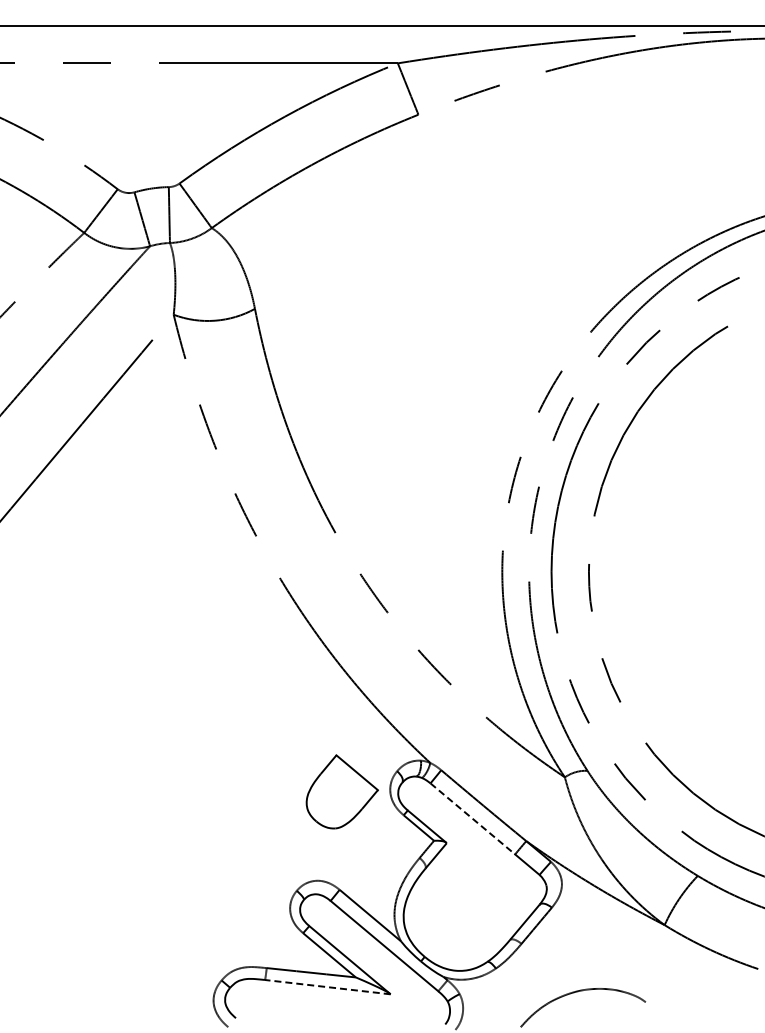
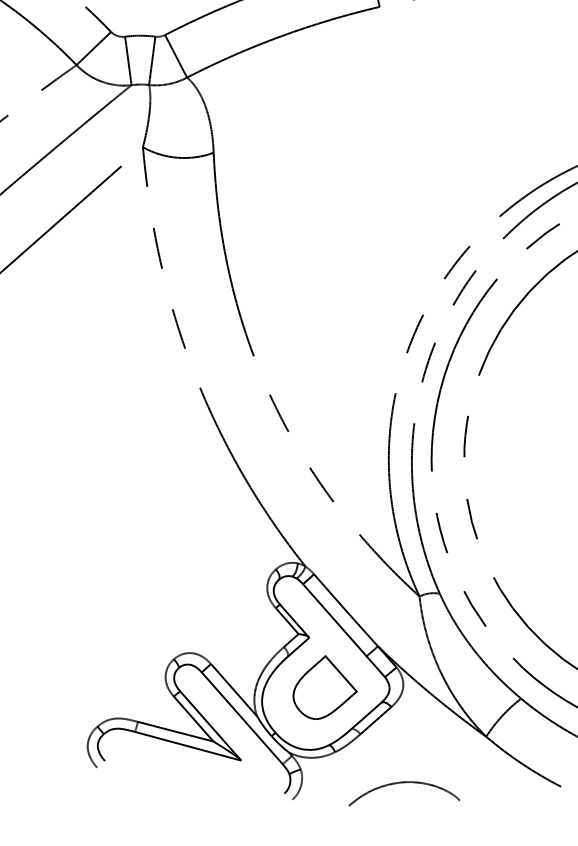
part: (341, 791) -> (325, 688), moved
line: (473, 819) -> (335, 620), dashed -> solid
line: (327, 987) -> (187, 746), dashed -> solid

